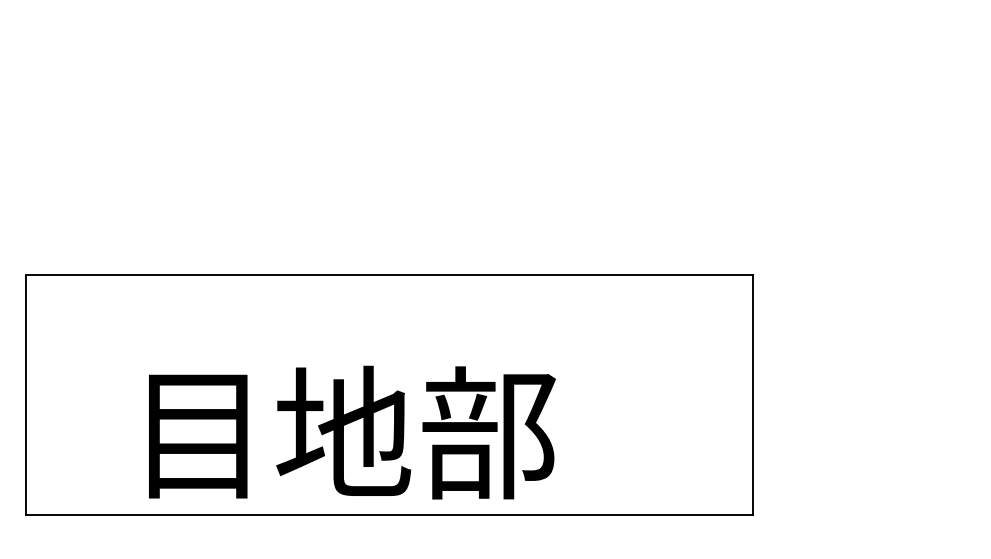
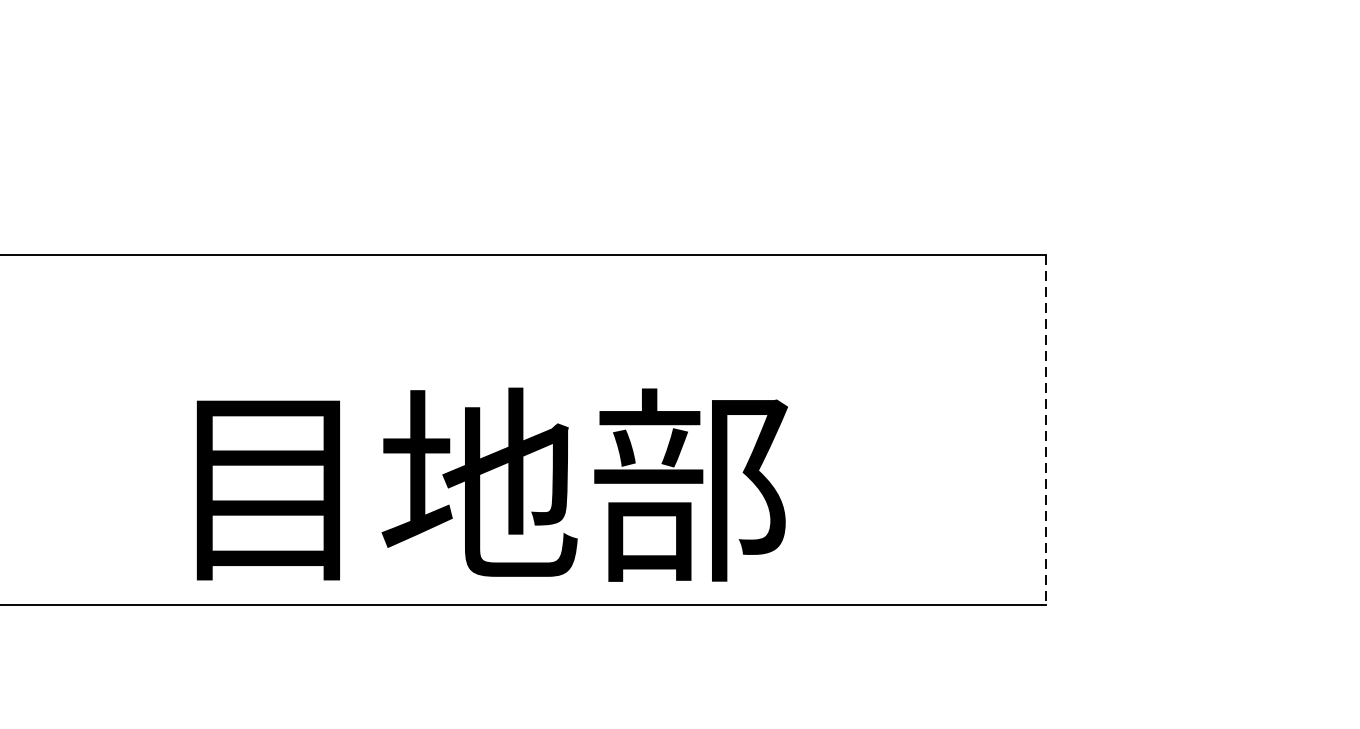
line: (752, 395) -> (1045, 430), solid -> dashed
text: (352, 432) -> (492, 484), moved

